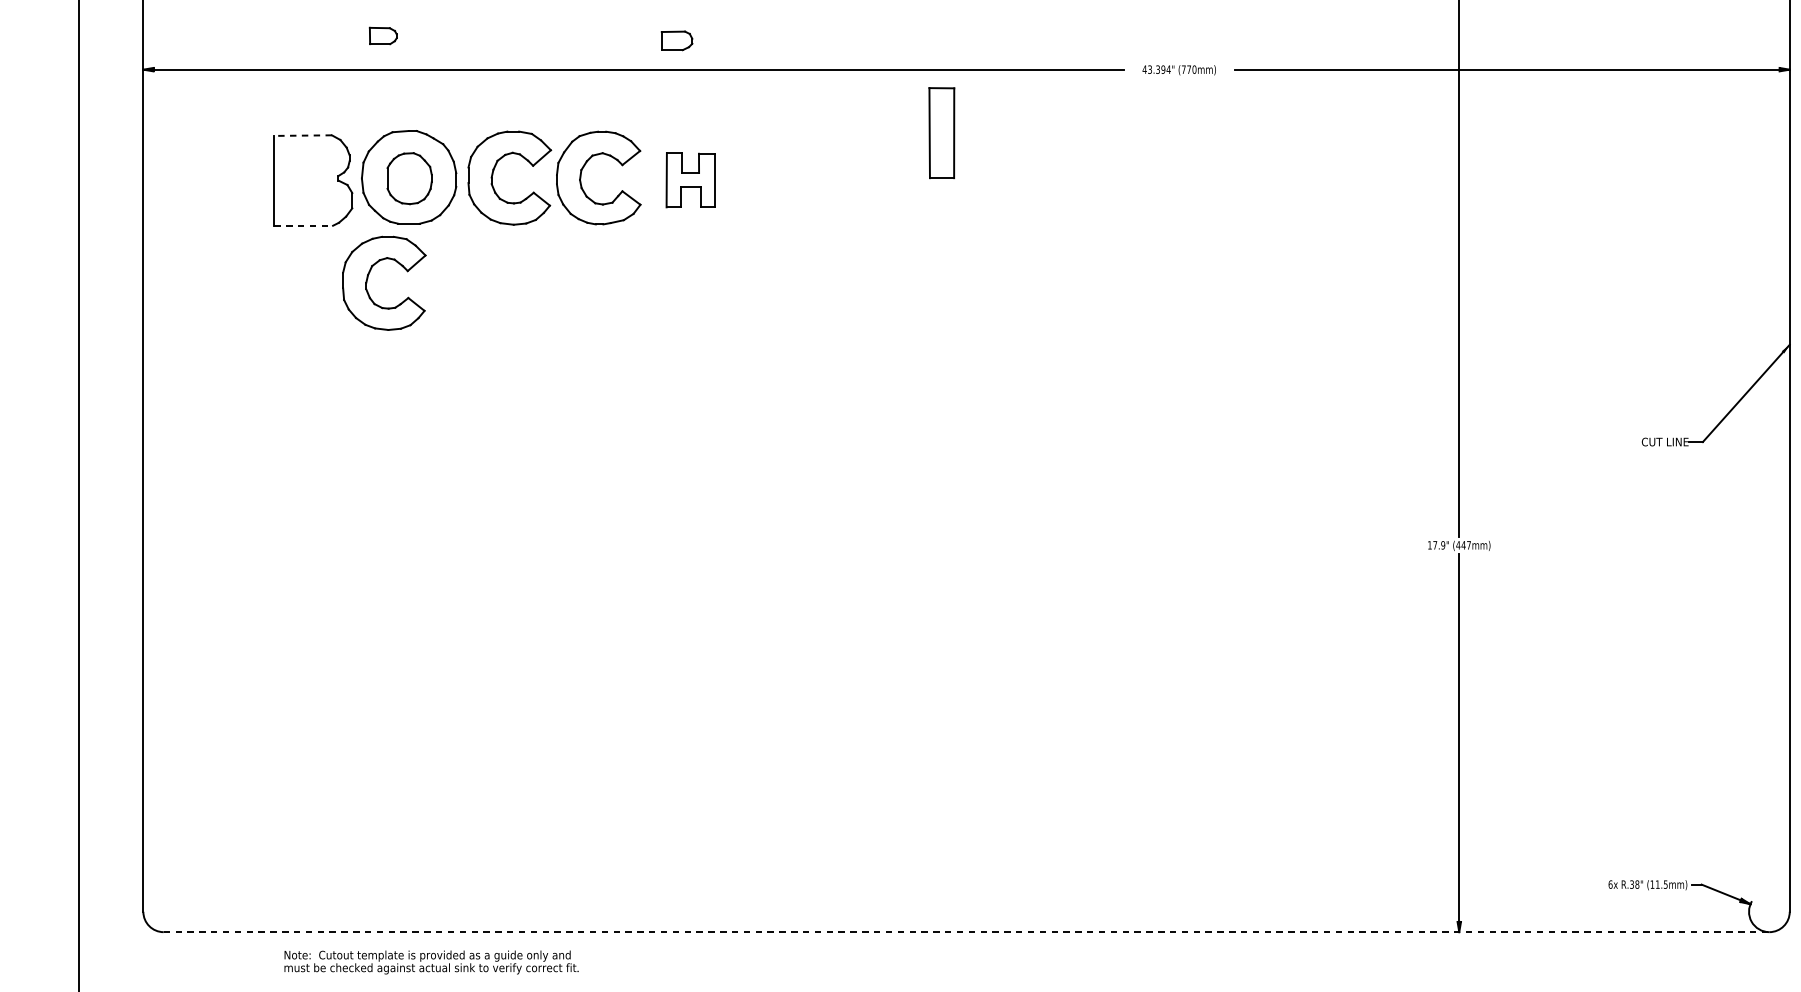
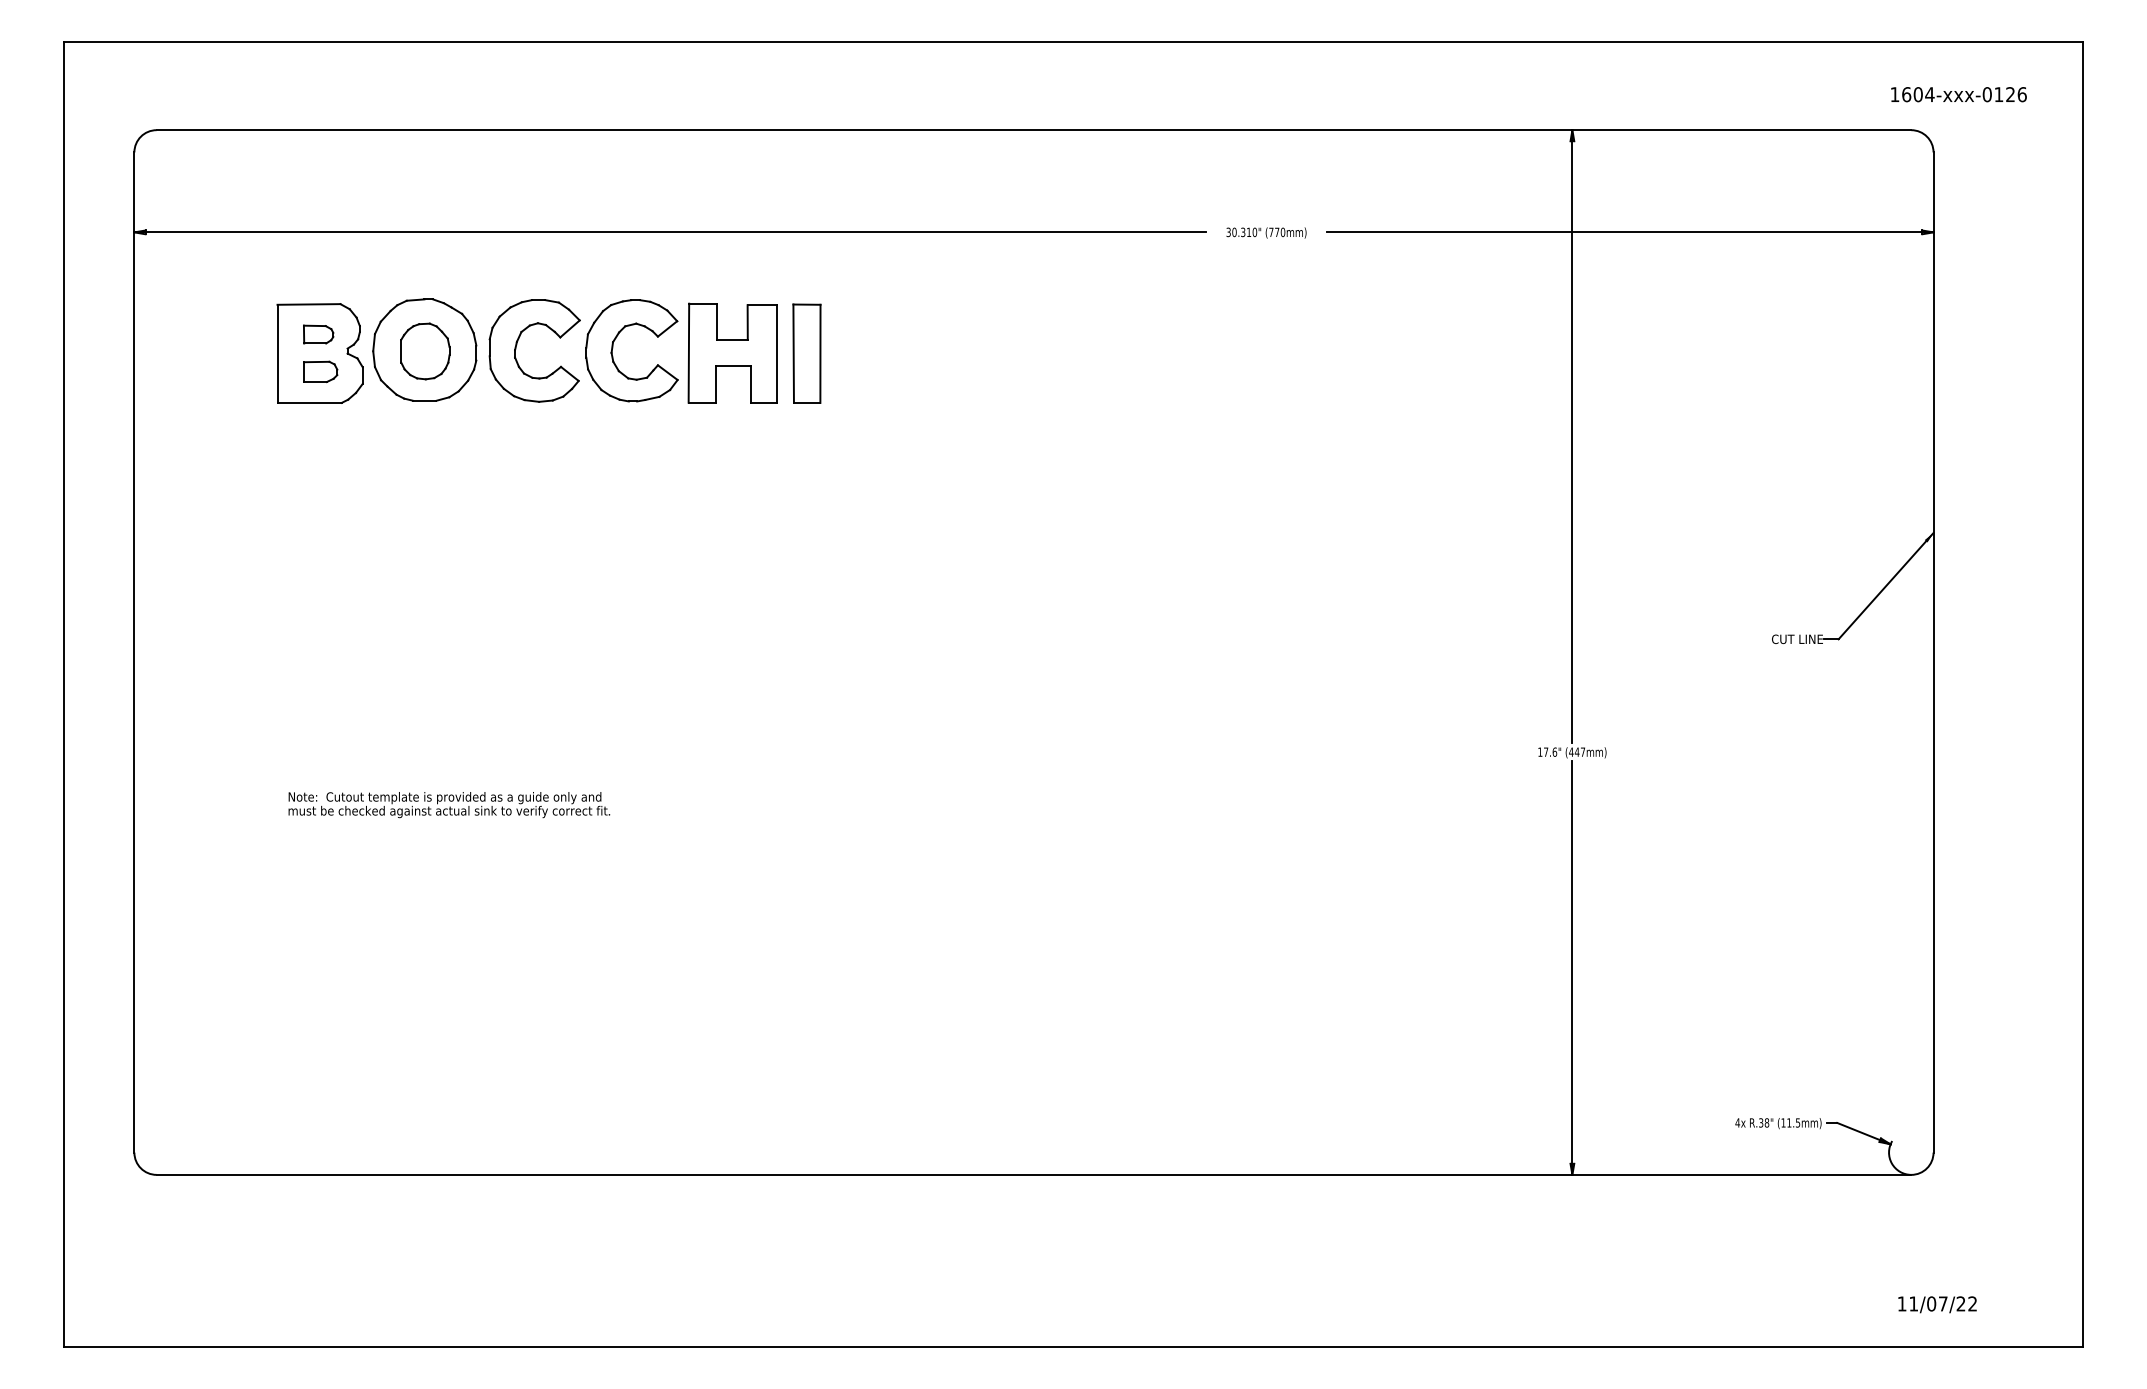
part: (383, 35) -> (318, 334), moved
part: (676, 40) -> (320, 371), moved
text: (1156, 69) -> (1241, 232), 43.394" -> 30.310"
part: (941, 132) -> (806, 353), moved
line: (302, 135) -> (308, 304), dashed -> solid
part: (690, 179) -> (732, 352), size x1.67
line: (304, 225) -> (310, 402), dashed -> solid
part: (368, 277) -> (380, 459), removed
text: (1442, 544) -> (1554, 751), 17.9" -> 17.6"
text: (1610, 884) -> (1737, 1122), 6x -> 4x
line: (967, 931) -> (1034, 1174), dashed -> solid
text: (431, 962) -> (449, 805), moved

